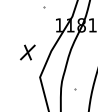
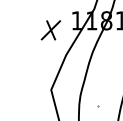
part: (27, 52) -> (50, 30), moved

